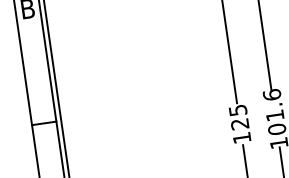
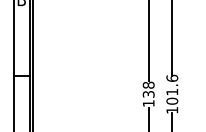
text: (238, 116) -> (148, 89), 125 -> 138

